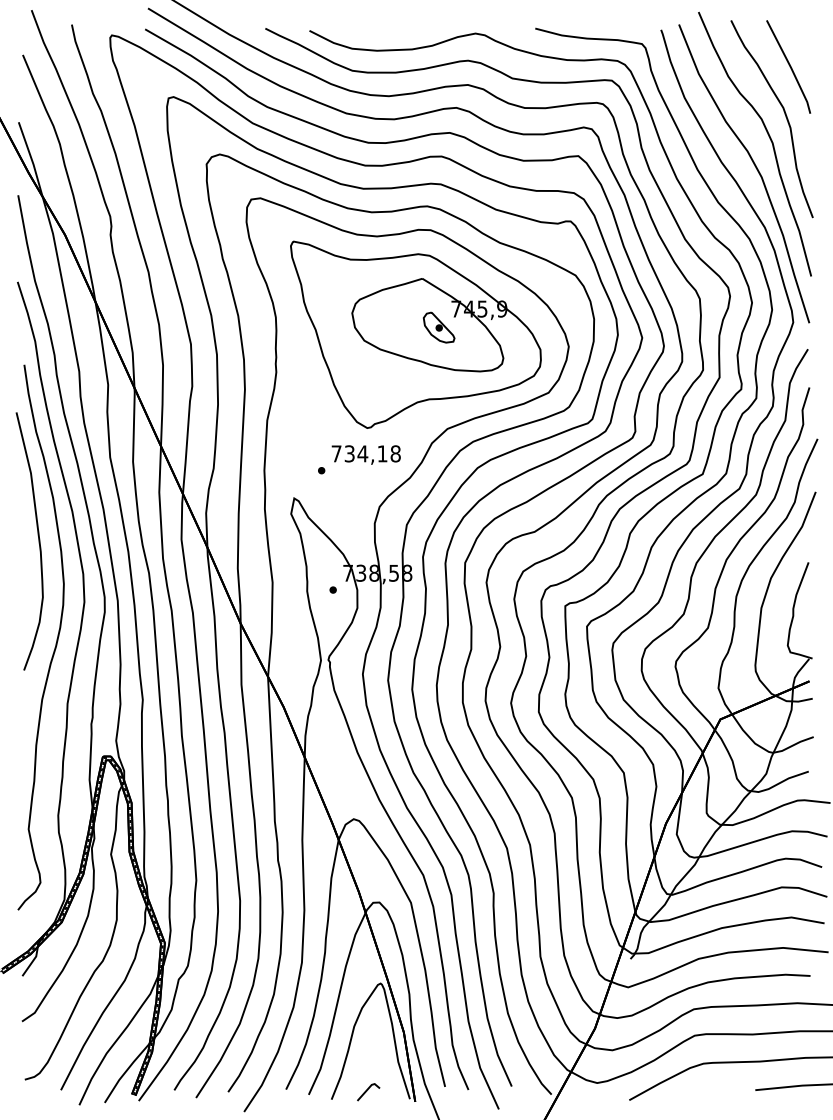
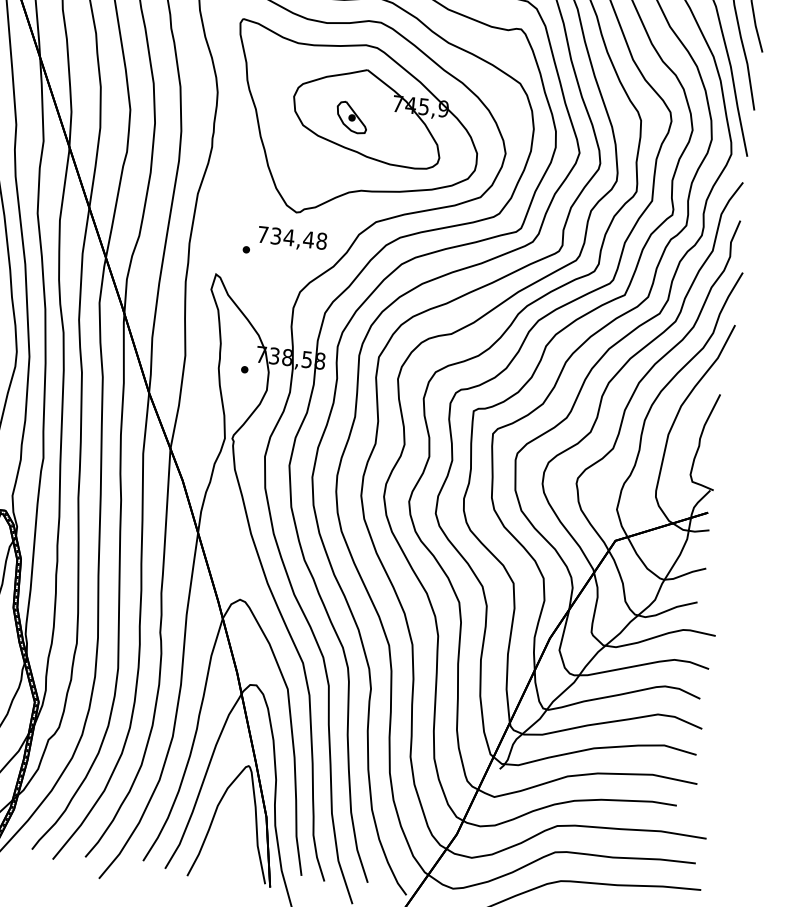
part: (438, 327) -> (351, 117), moved
text: (382, 453) -> (308, 239), 734,18 -> 734,48
line: (367, 1091) -> (223, 871), removed

